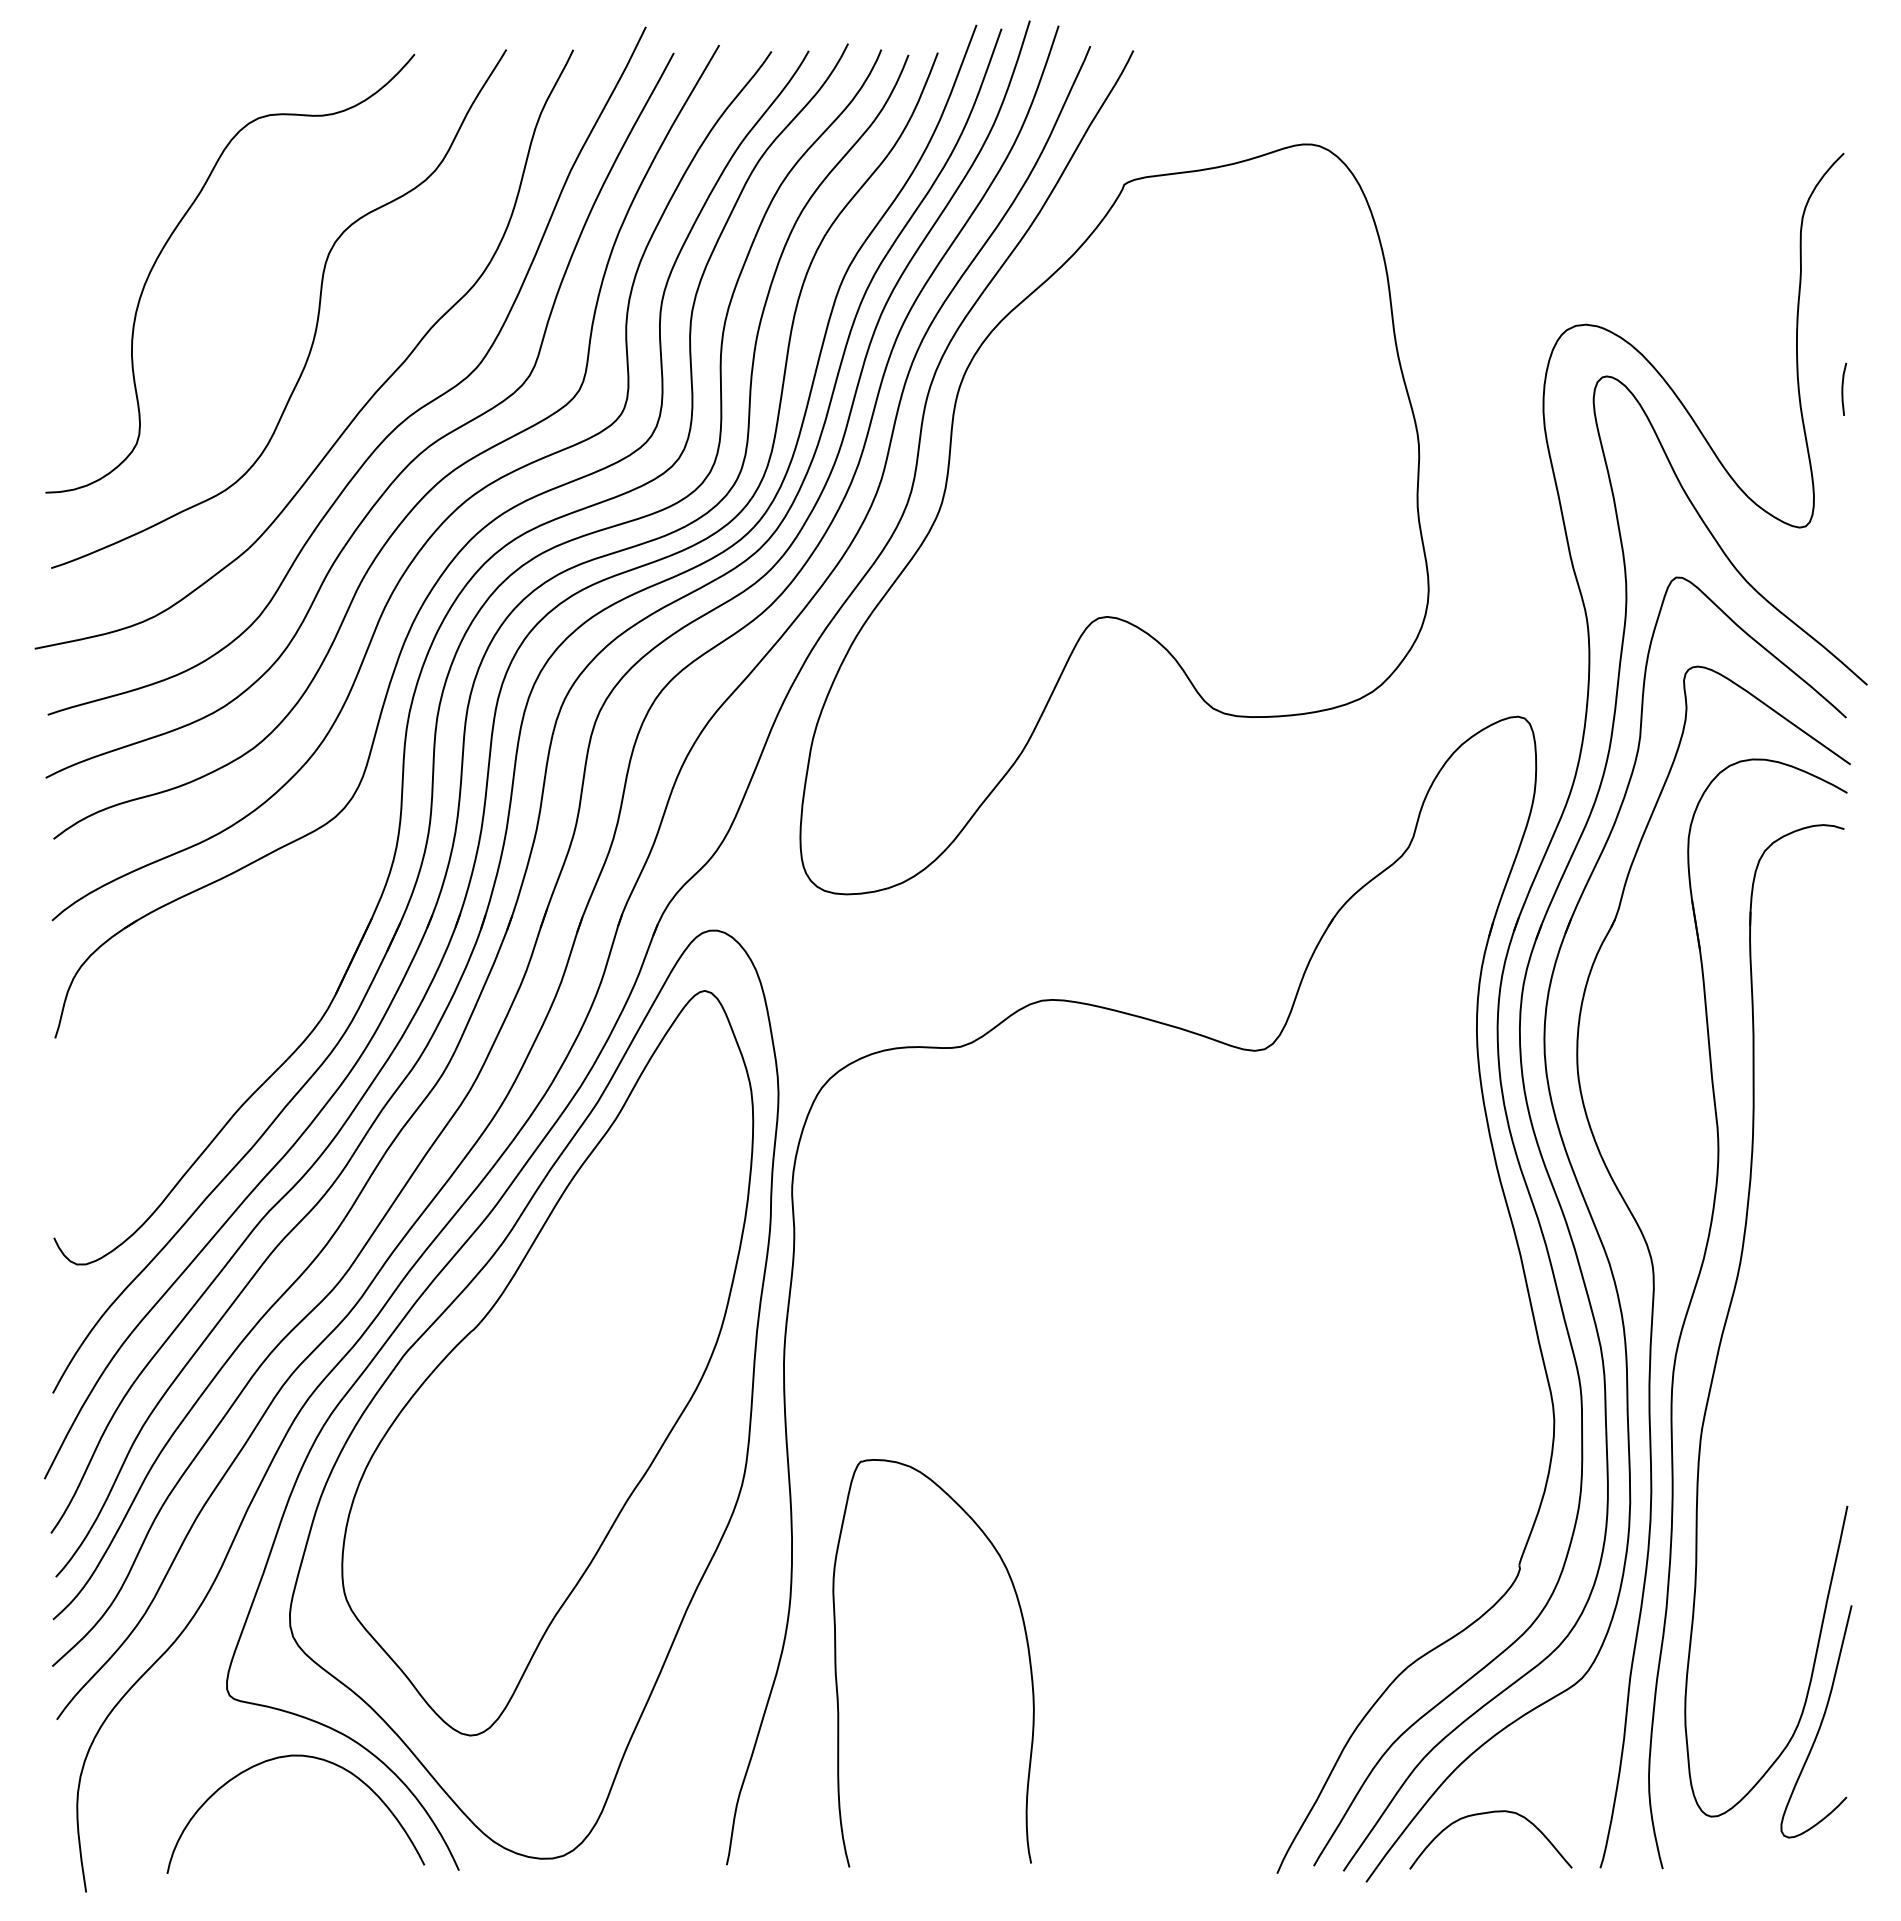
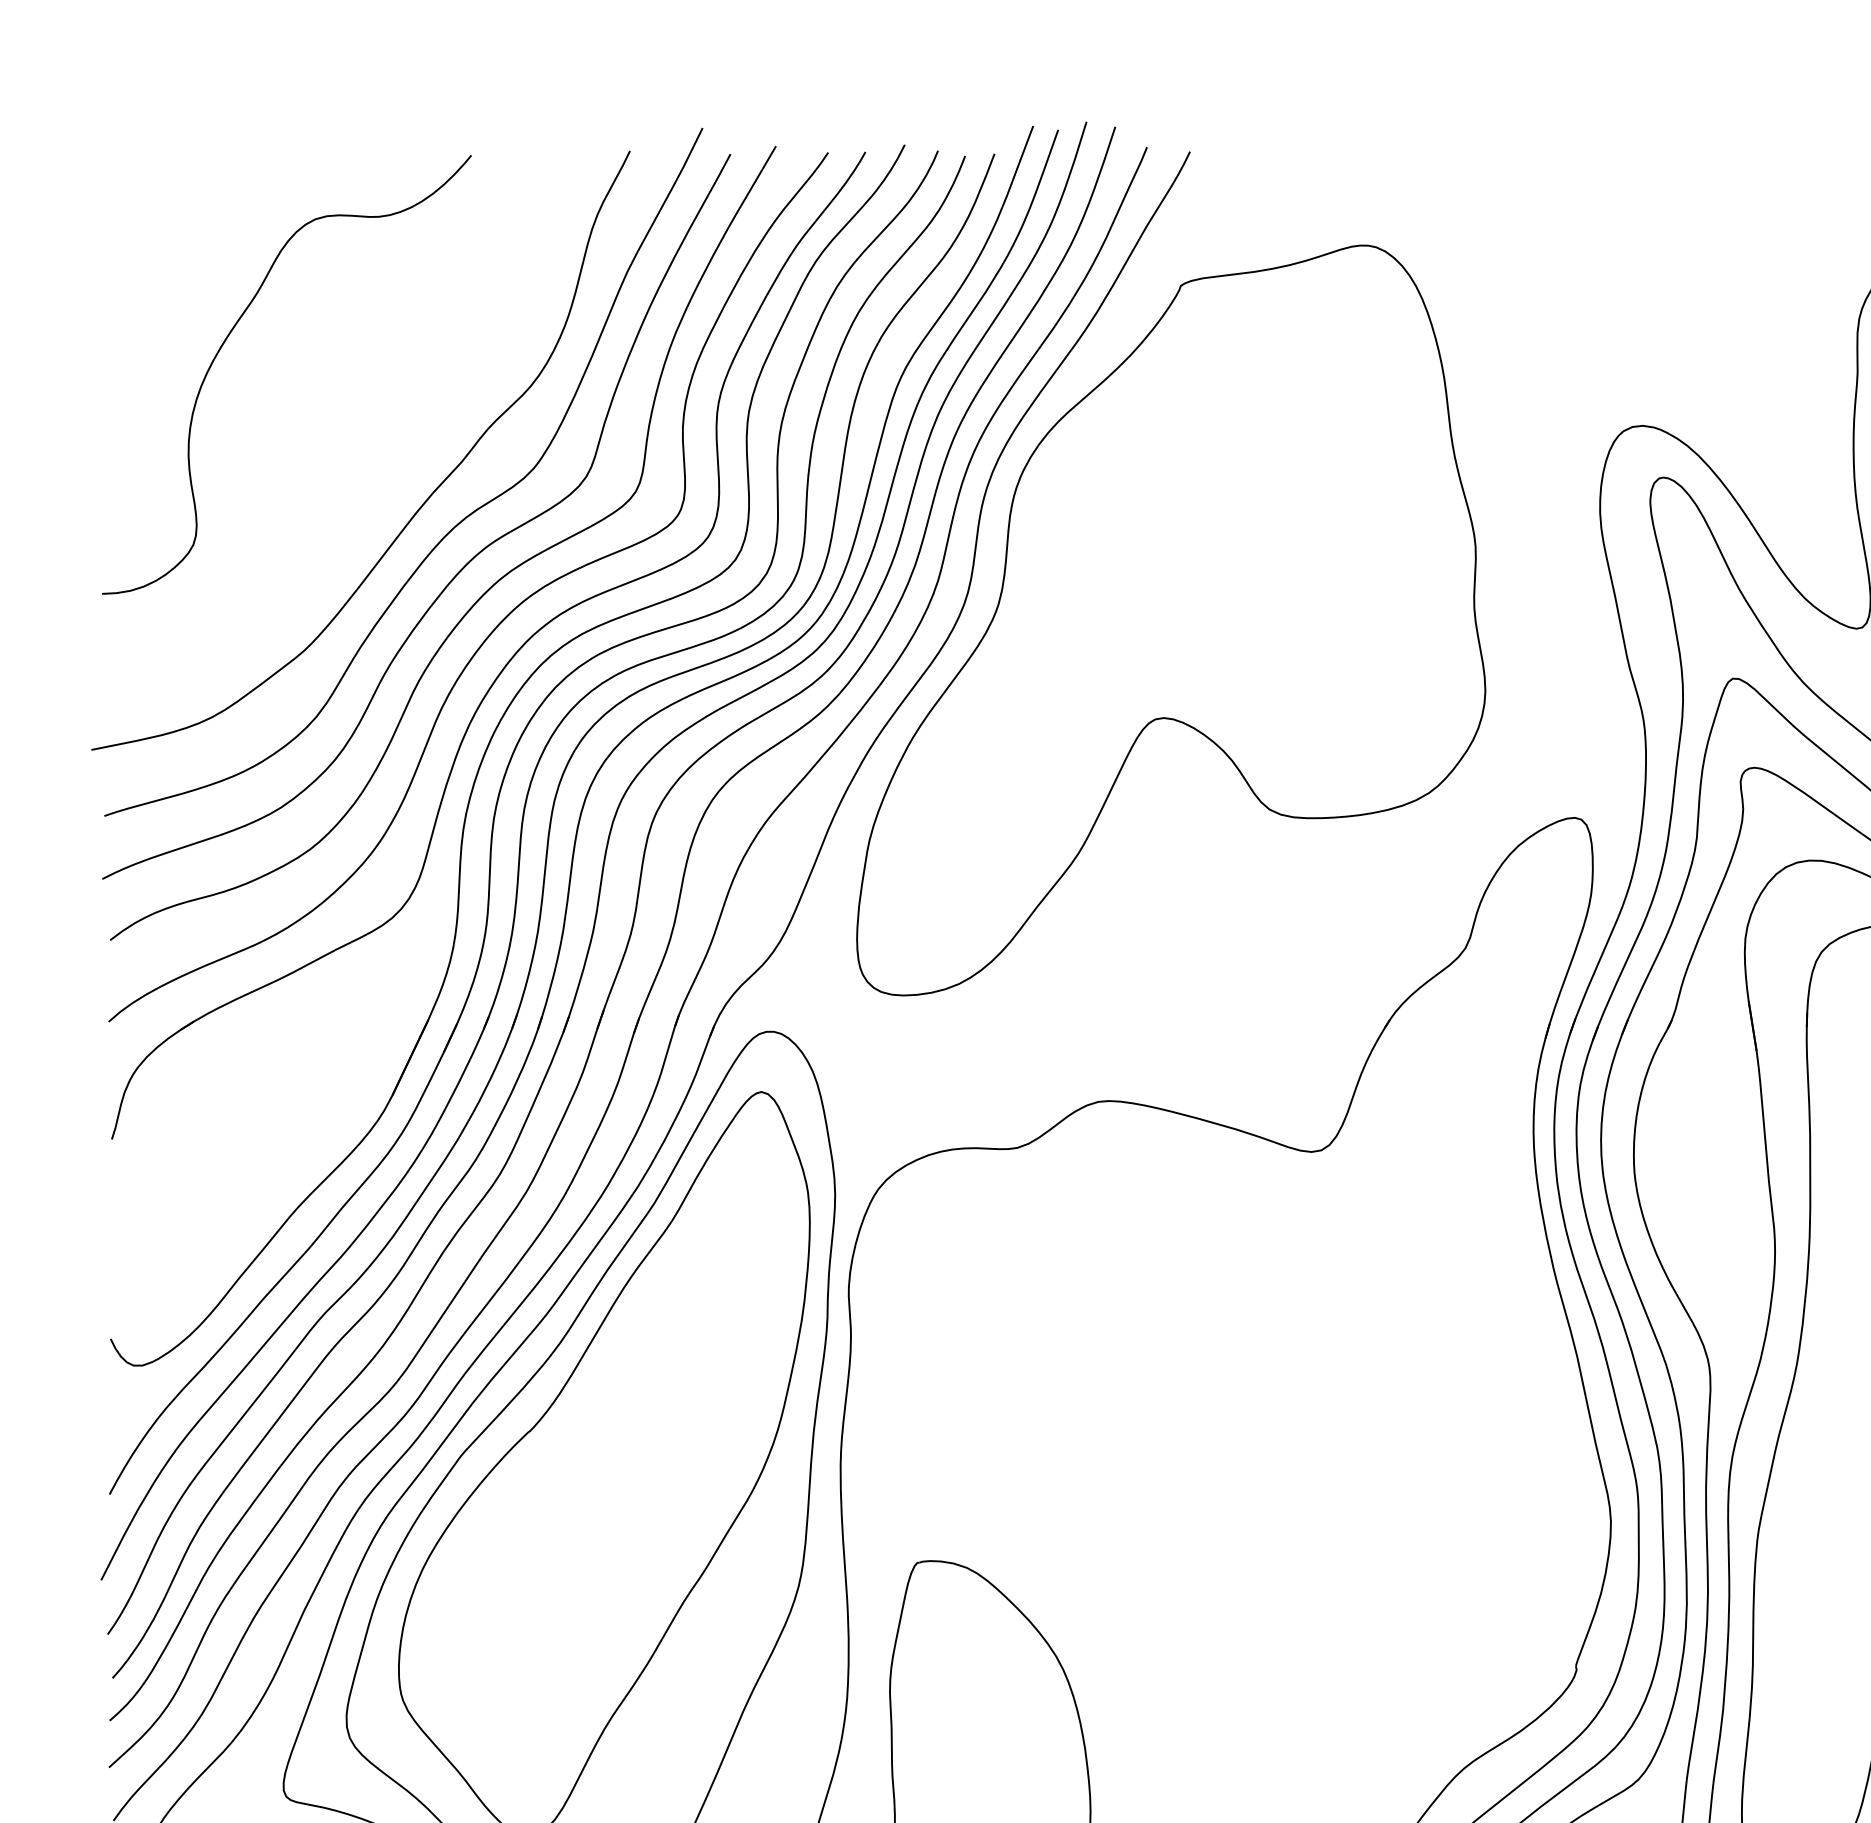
curve: (317, 313) -> (374, 414), removed

